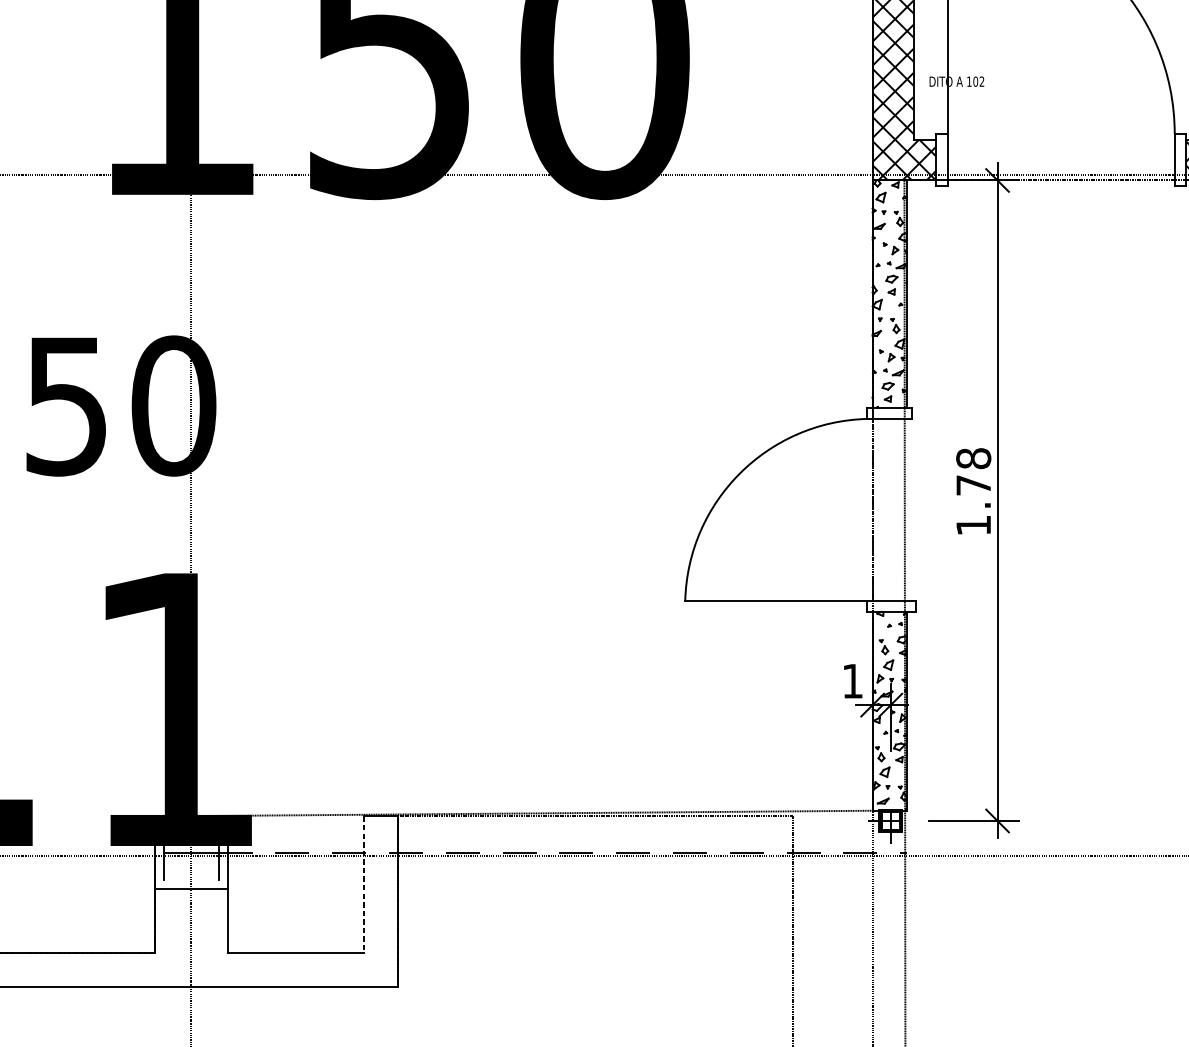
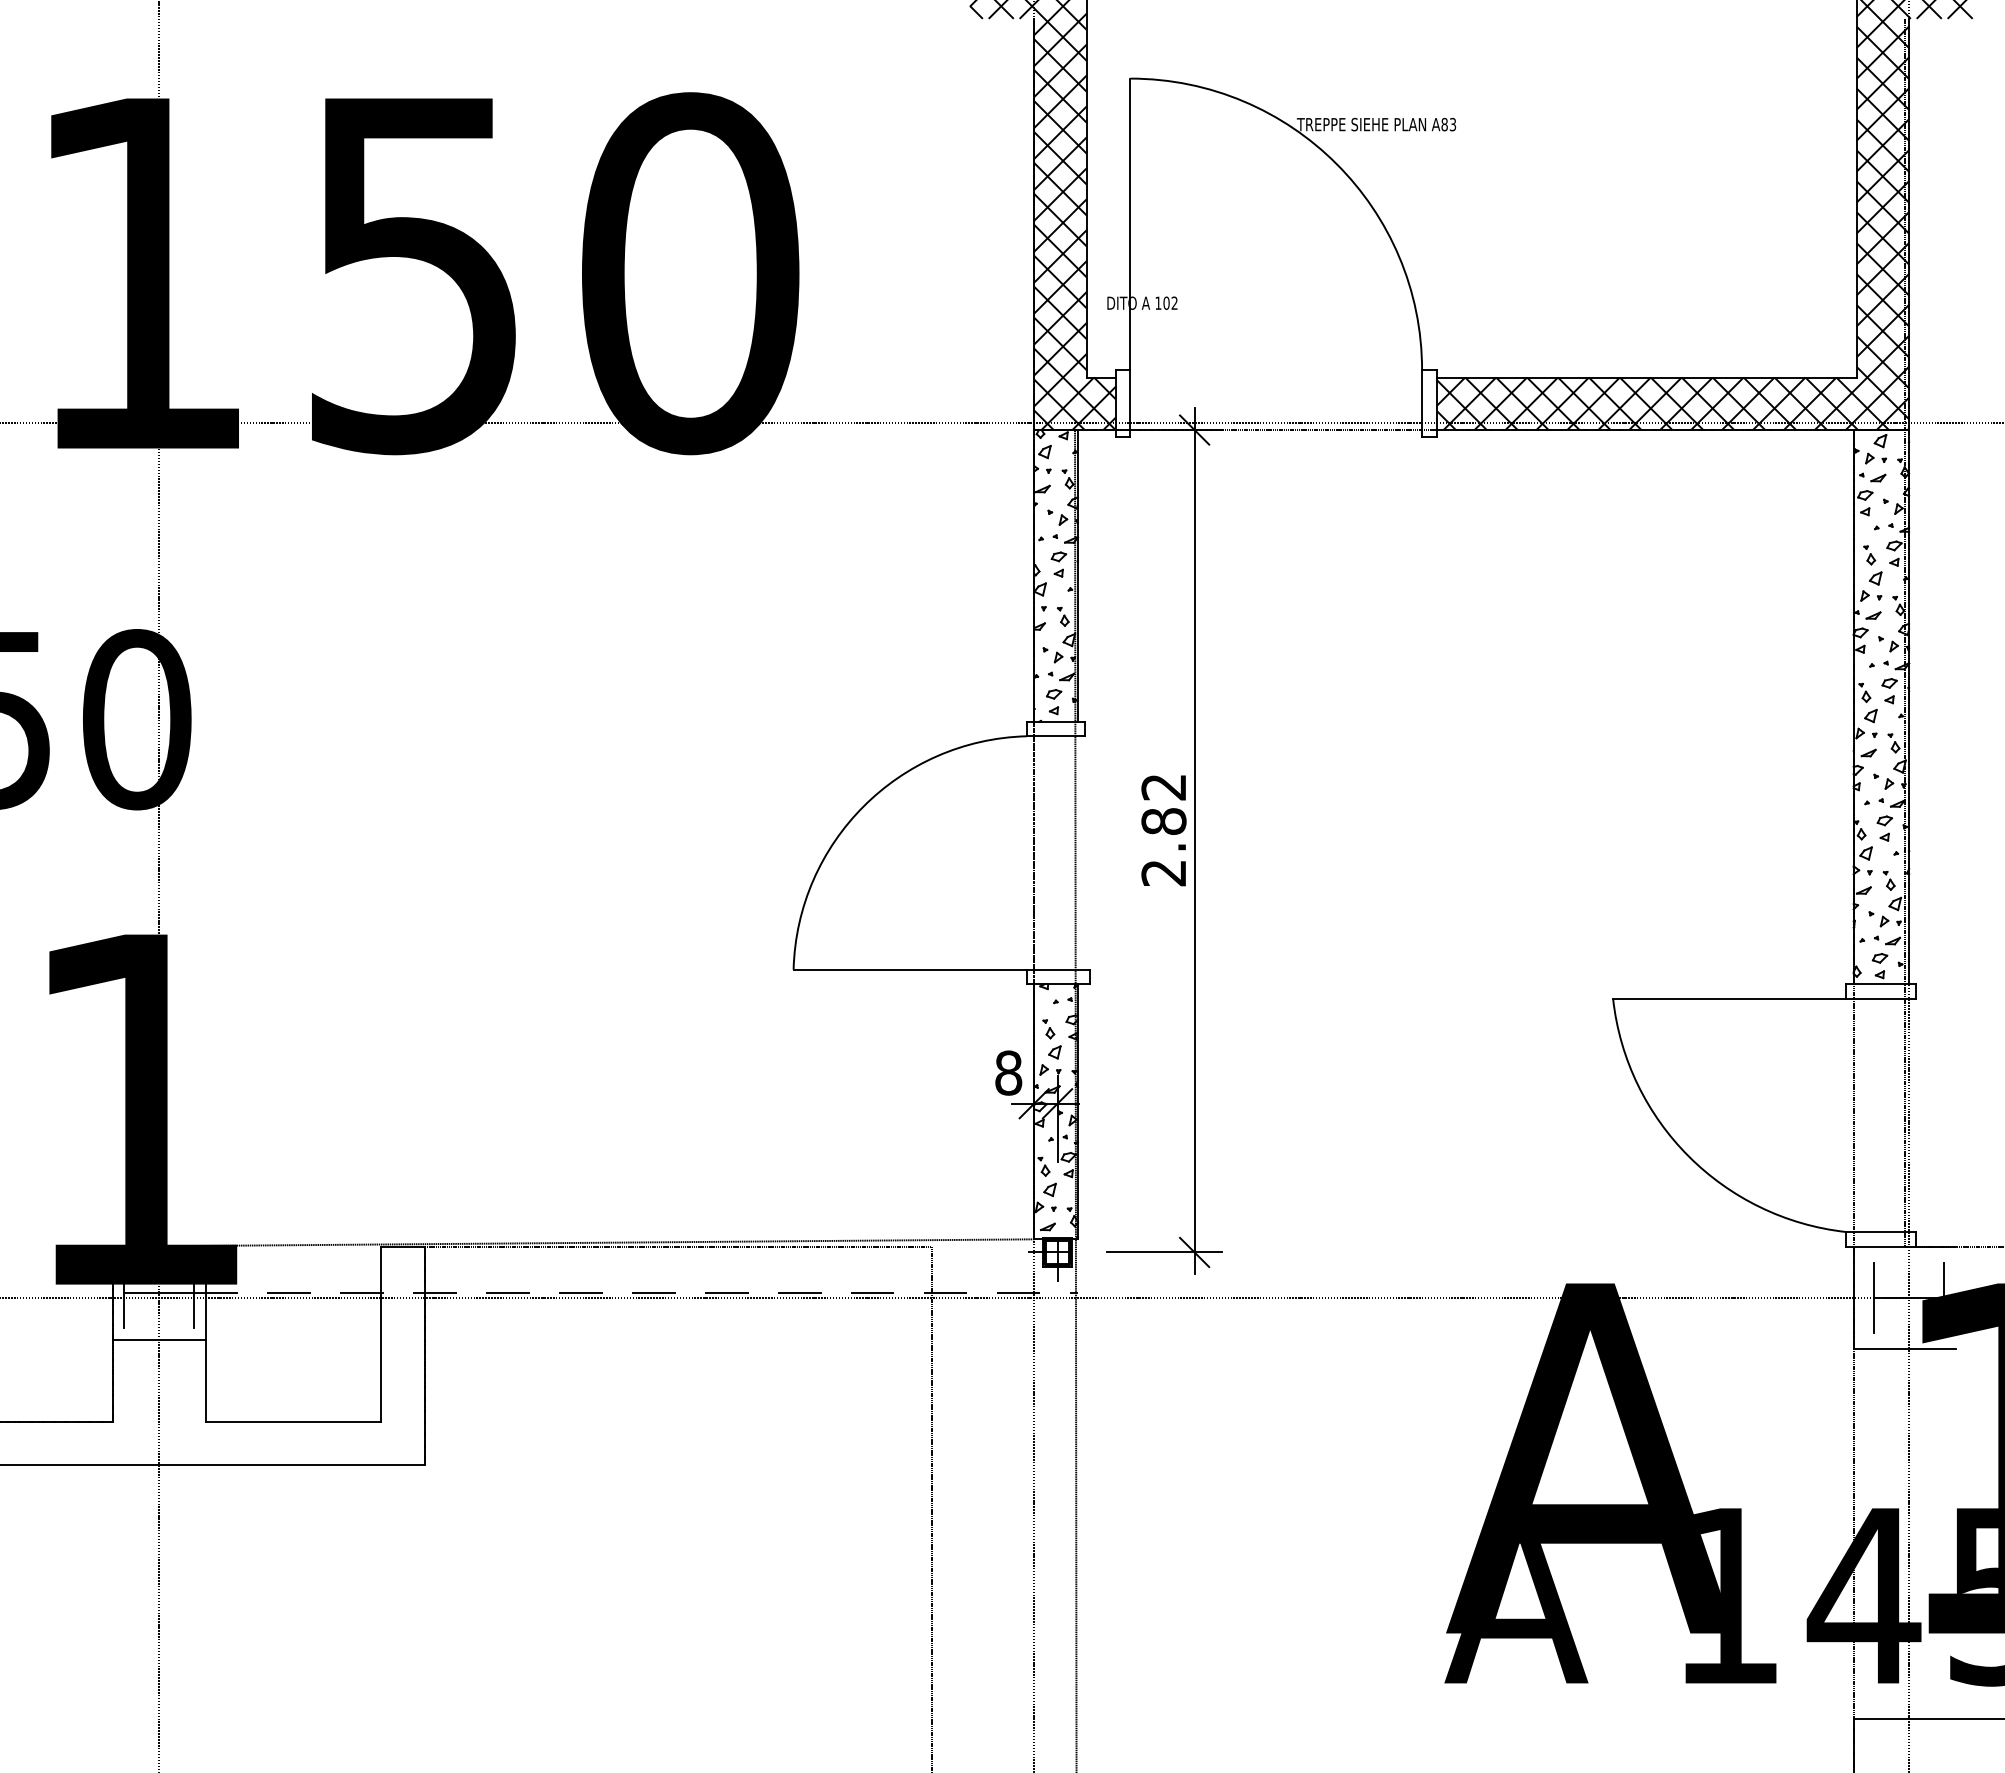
text: (973, 491) -> (1163, 829), 1.78 -> 2.82
text: (852, 680) -> (1008, 1072), 1 -> 8
line: (363, 884) -> (380, 1334), dashed -> solid

